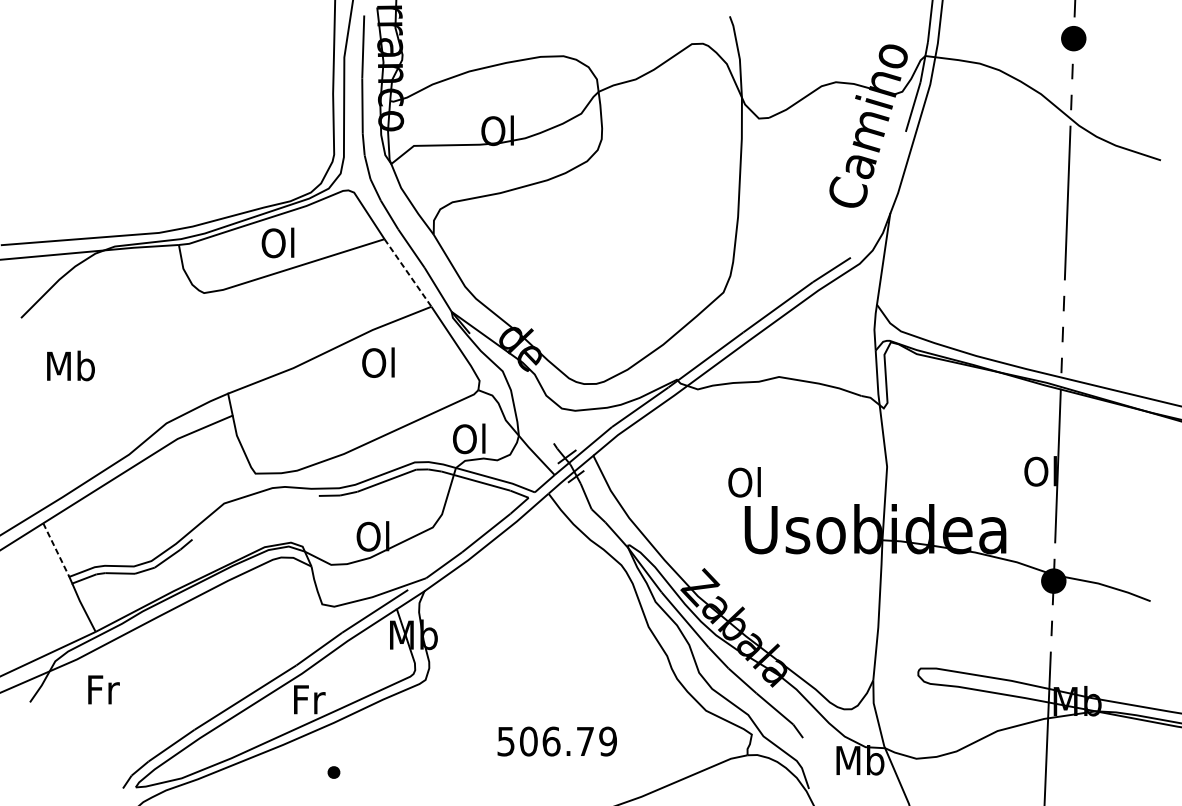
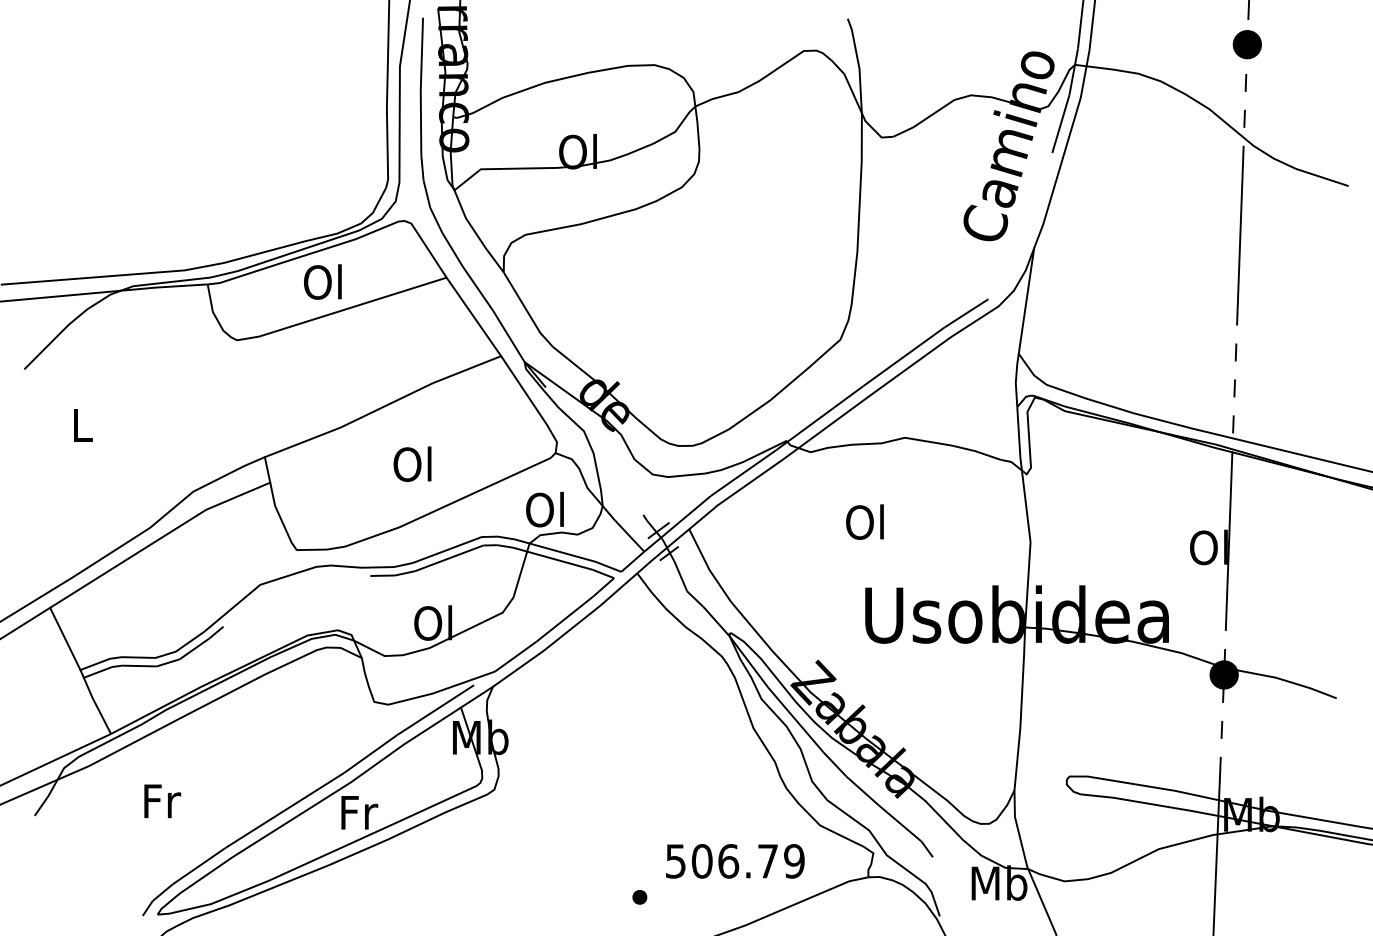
line: (407, 272) -> (473, 316), dashed -> solid
text: (378, 362) -> (412, 463), moved
text: (71, 365) -> (82, 424), Mb -> L
text: (744, 481) -> (864, 521), moved
line: (56, 549) -> (65, 638), dashed -> solid
text: (103, 689) -> (162, 800), moved
text: (557, 741) -> (735, 861), moved
part: (333, 772) -> (639, 897), moved

